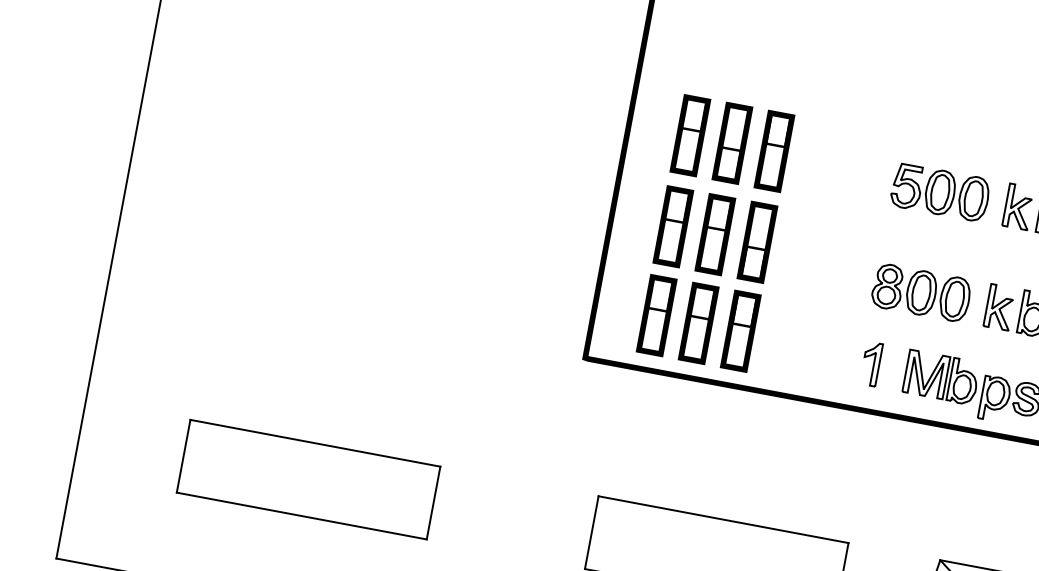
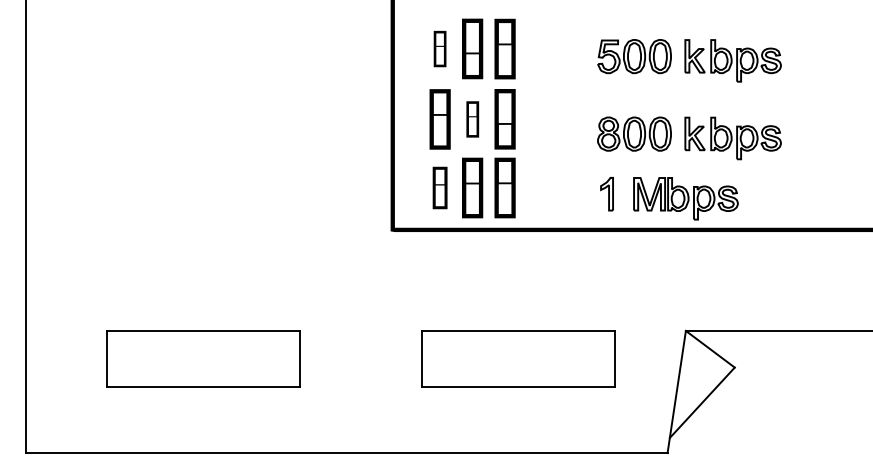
part: (689, 134) -> (439, 48), size x0.6
part: (715, 234) -> (472, 119), size x0.6
part: (655, 314) -> (439, 187), size x0.7

